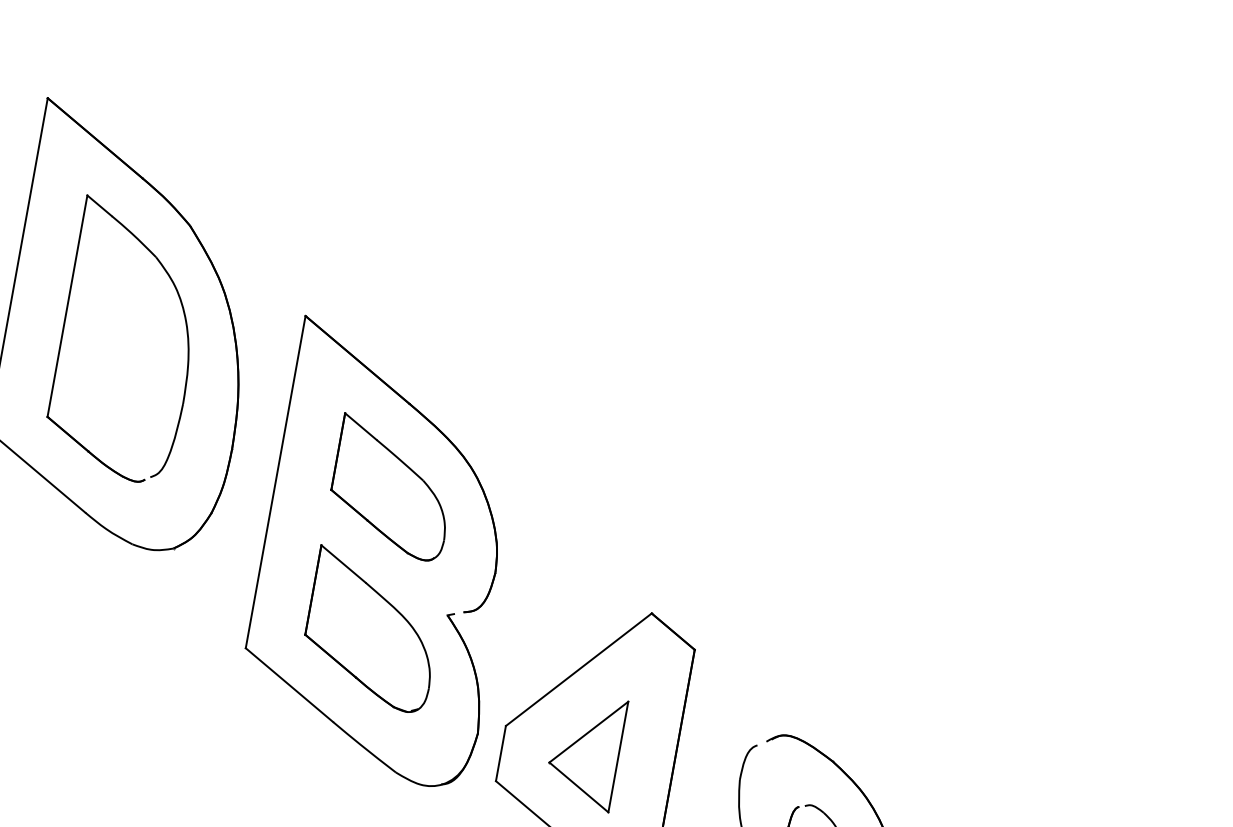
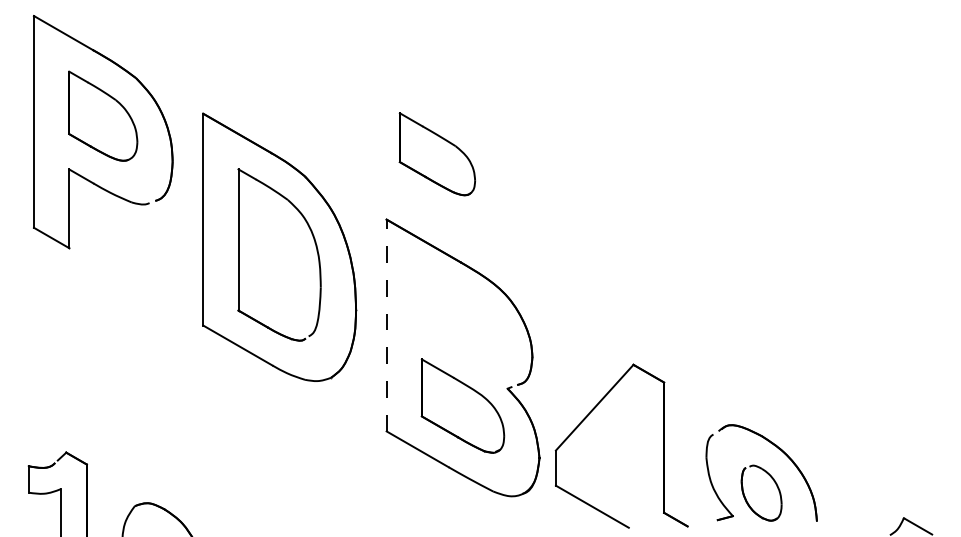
line: (275, 482) -> (386, 325), solid -> dashed
part: (390, 488) -> (436, 154), moved
part: (585, 749) -> (607, 456), removed

